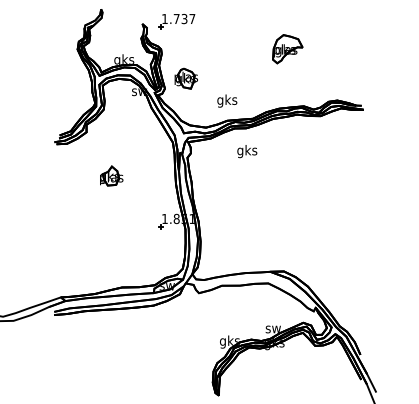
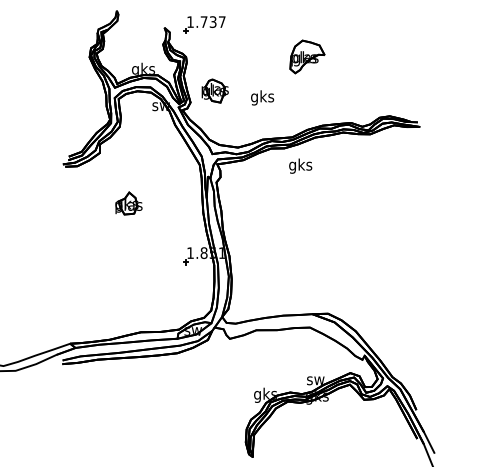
part: (287, 48) -> (307, 56), moved
text: (227, 100) -> (262, 97), moved
text: (247, 150) -> (300, 165), moved

